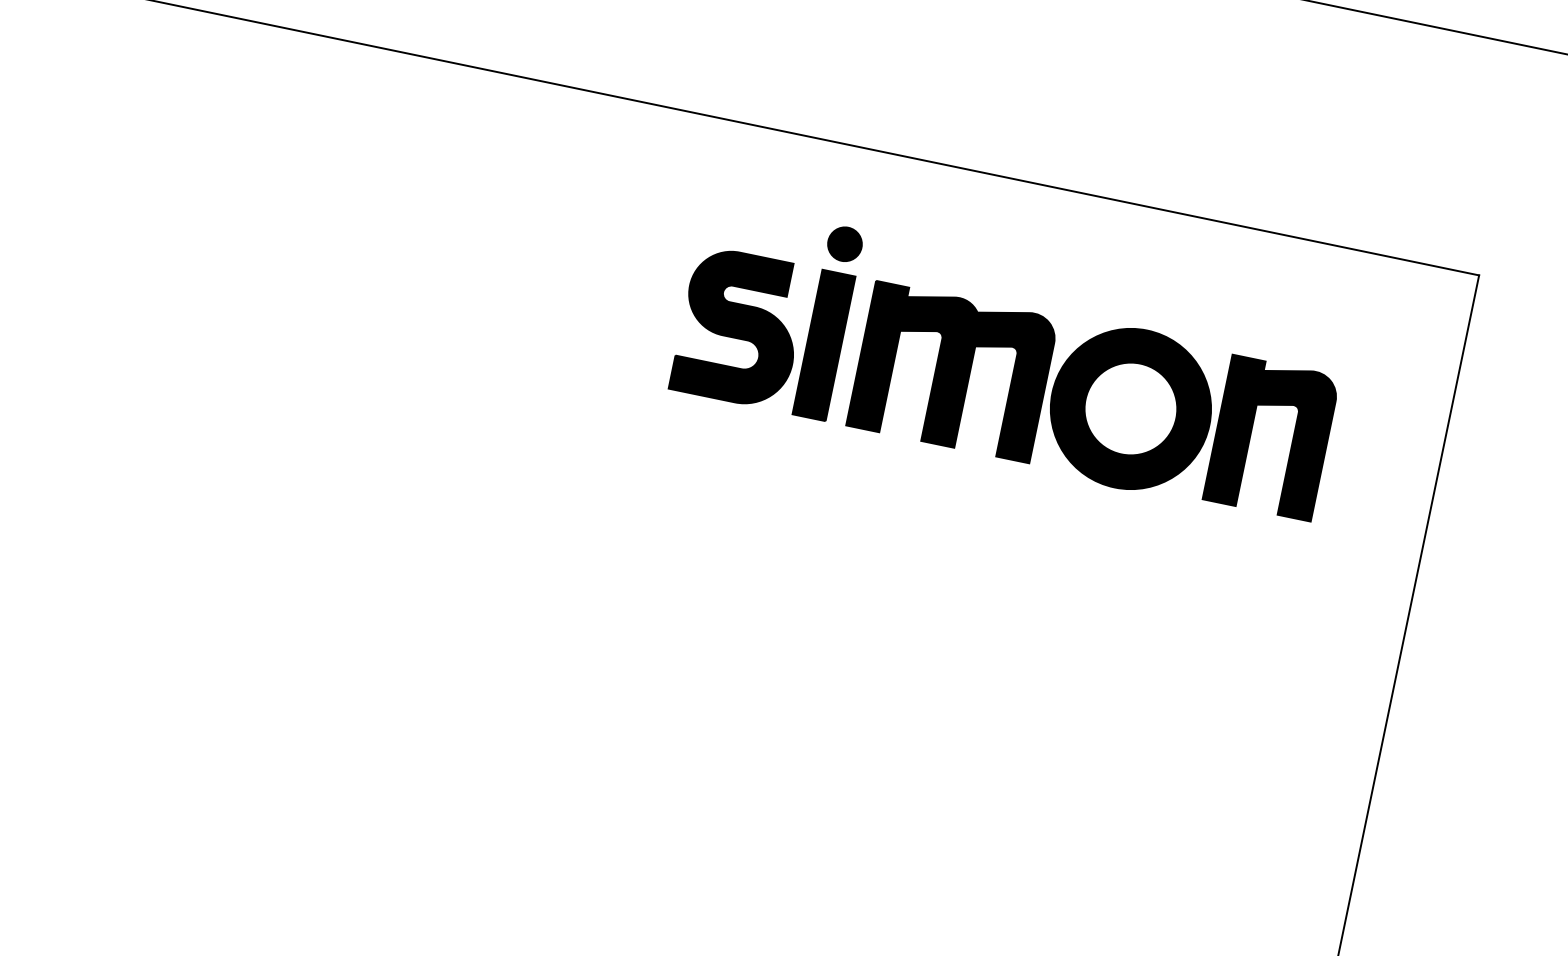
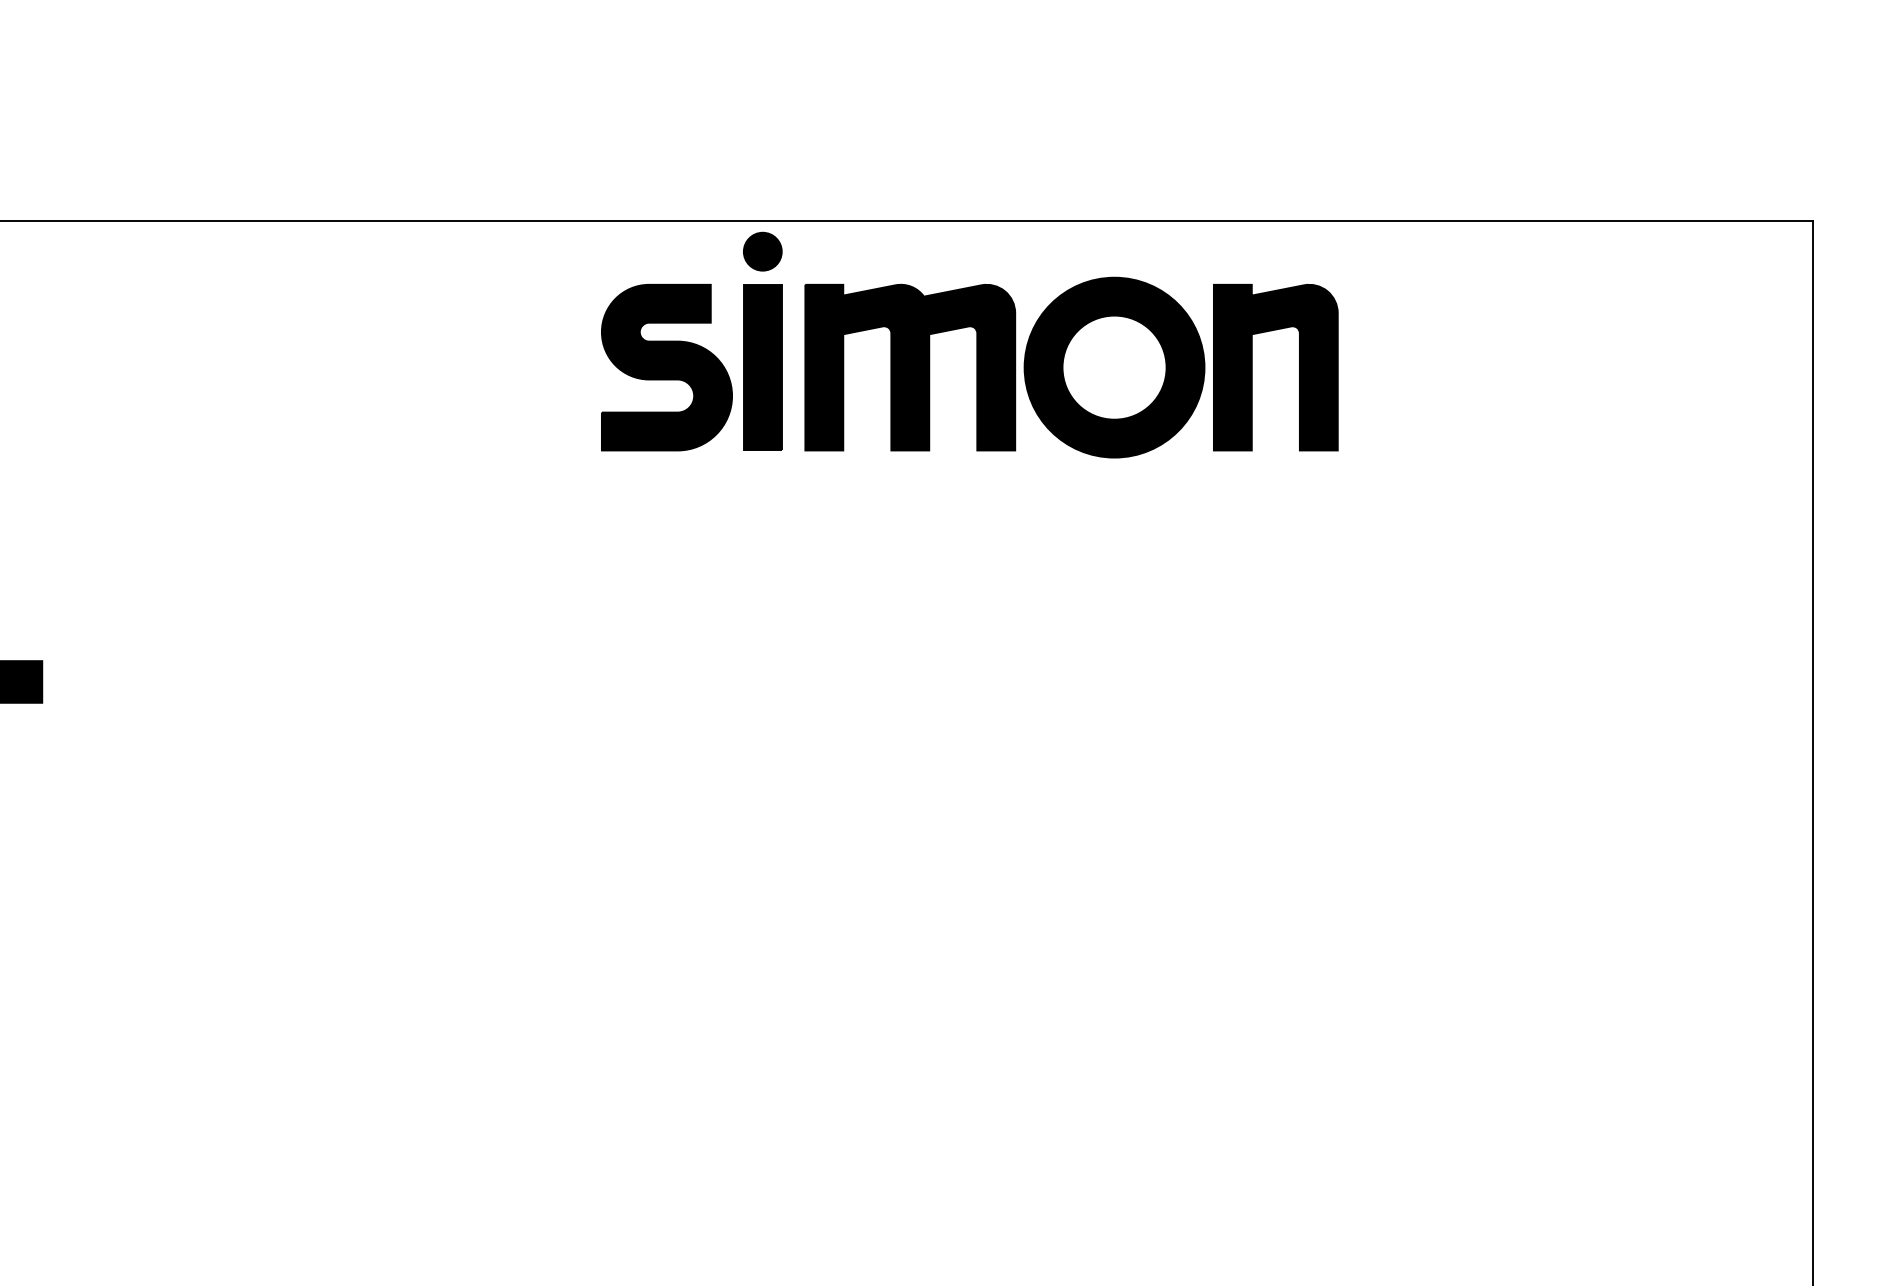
part: (1014, 363) -> (976, 344), moved

